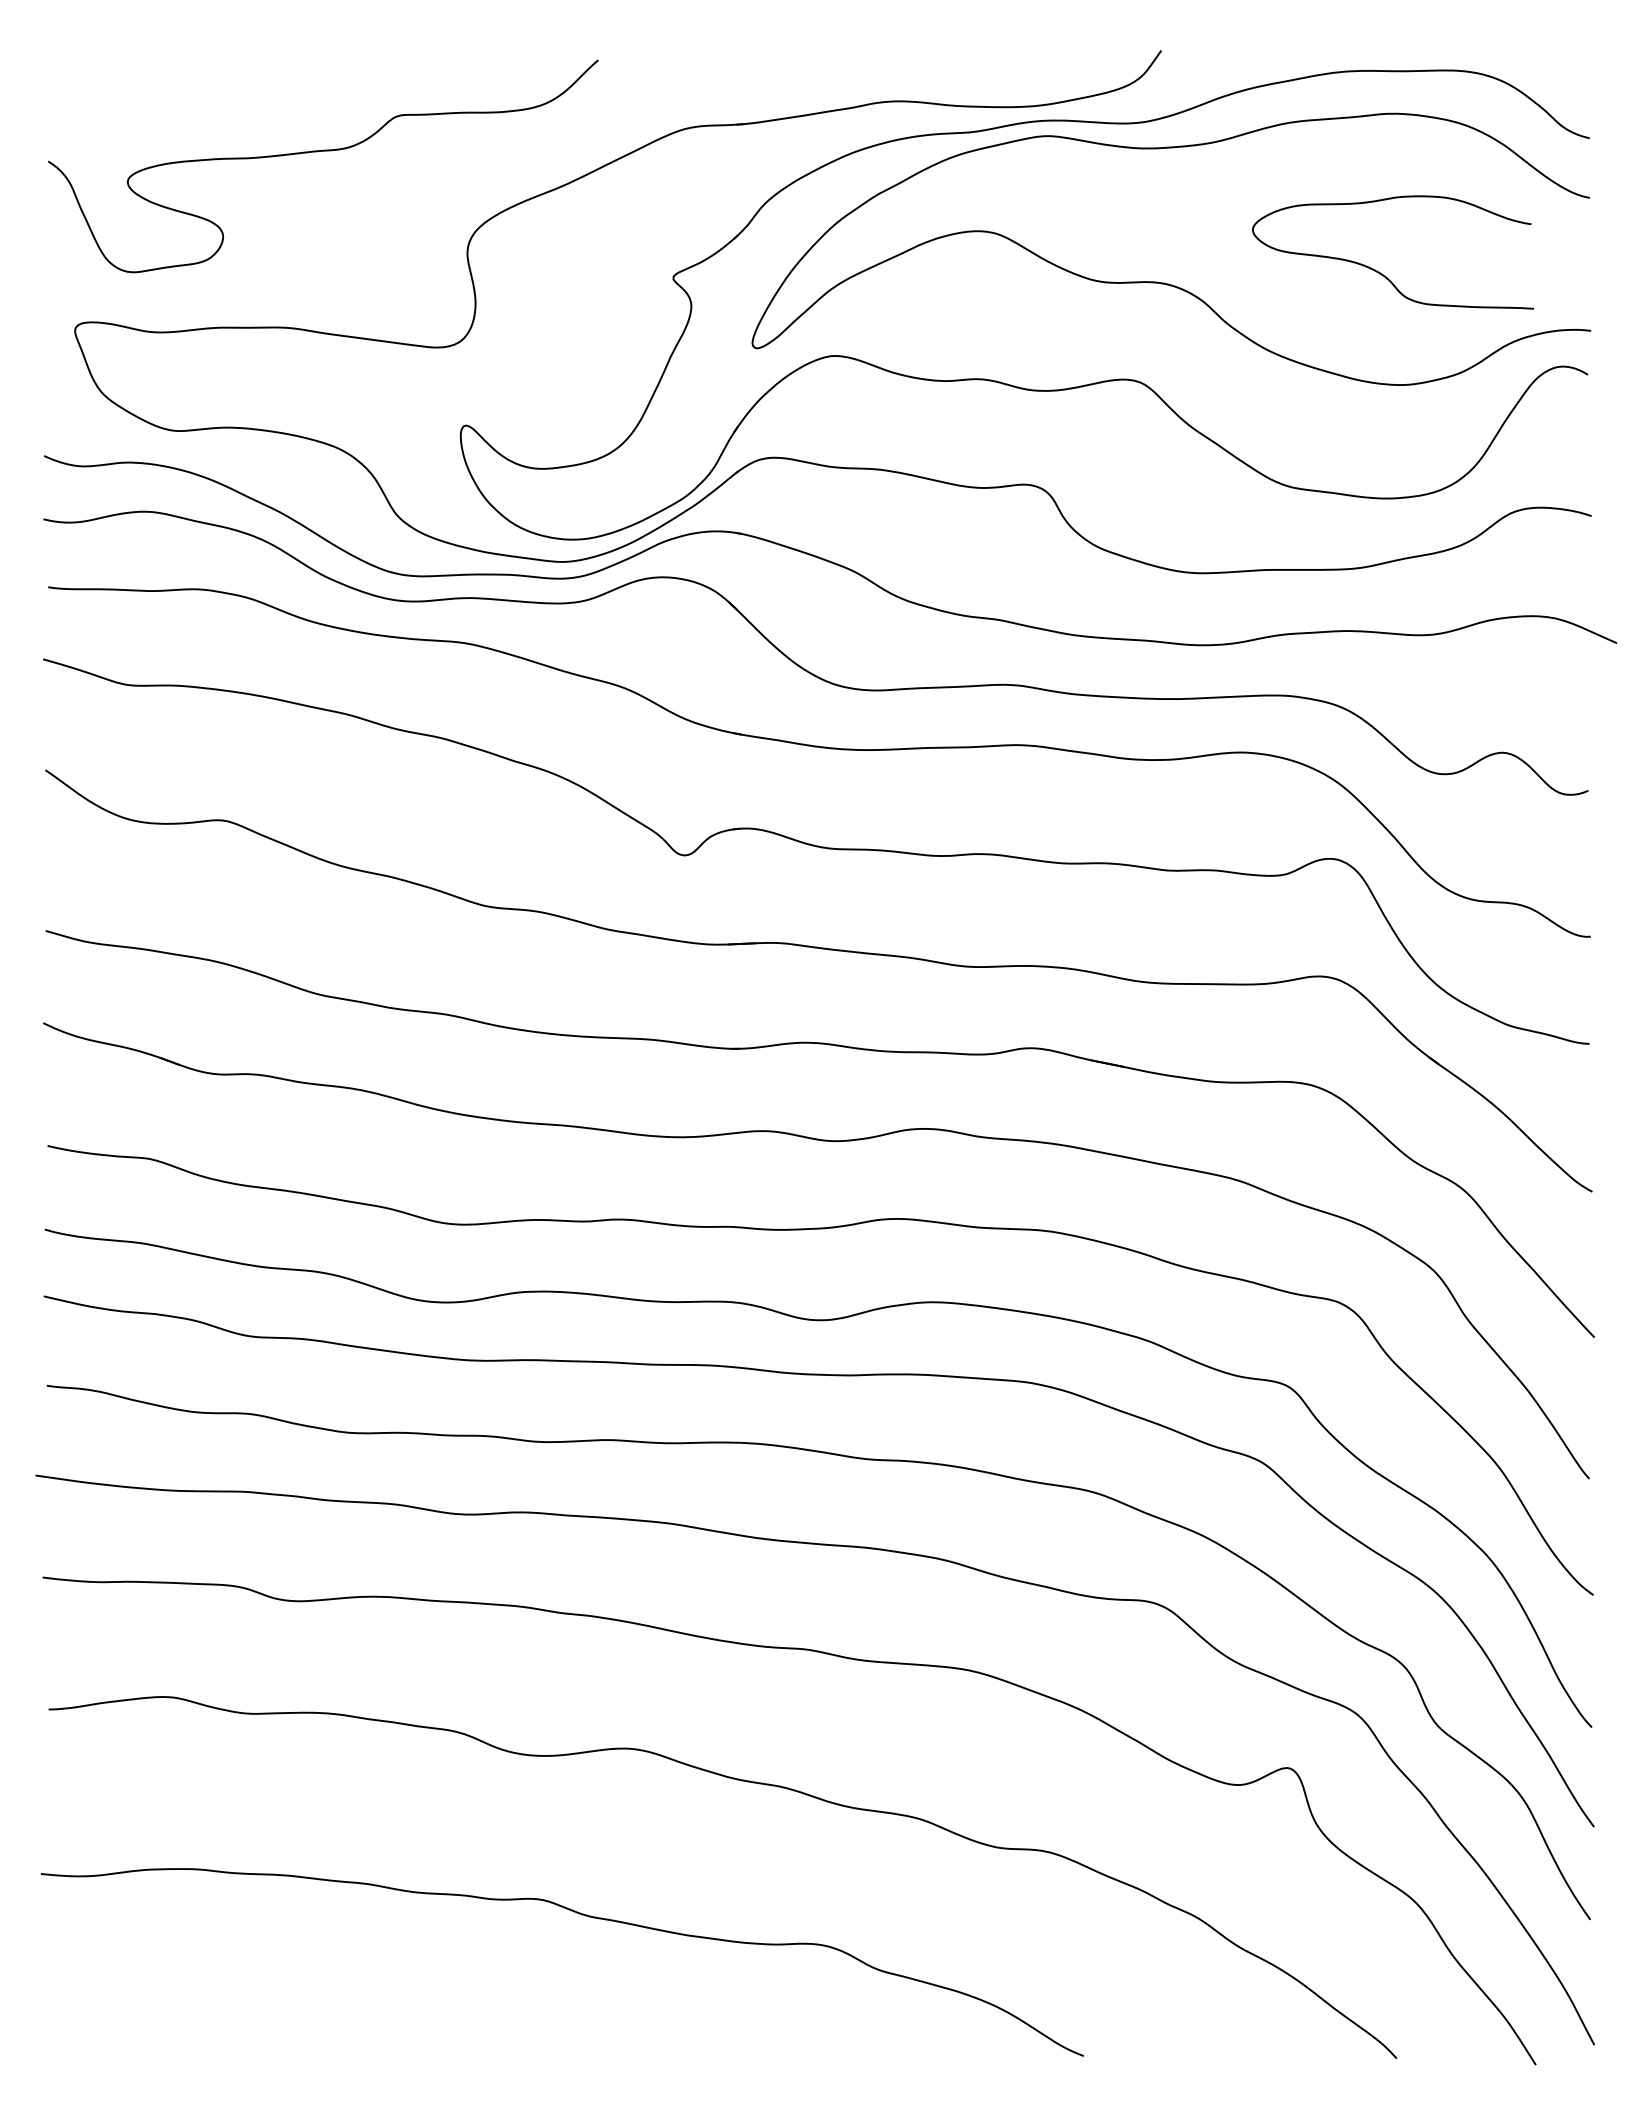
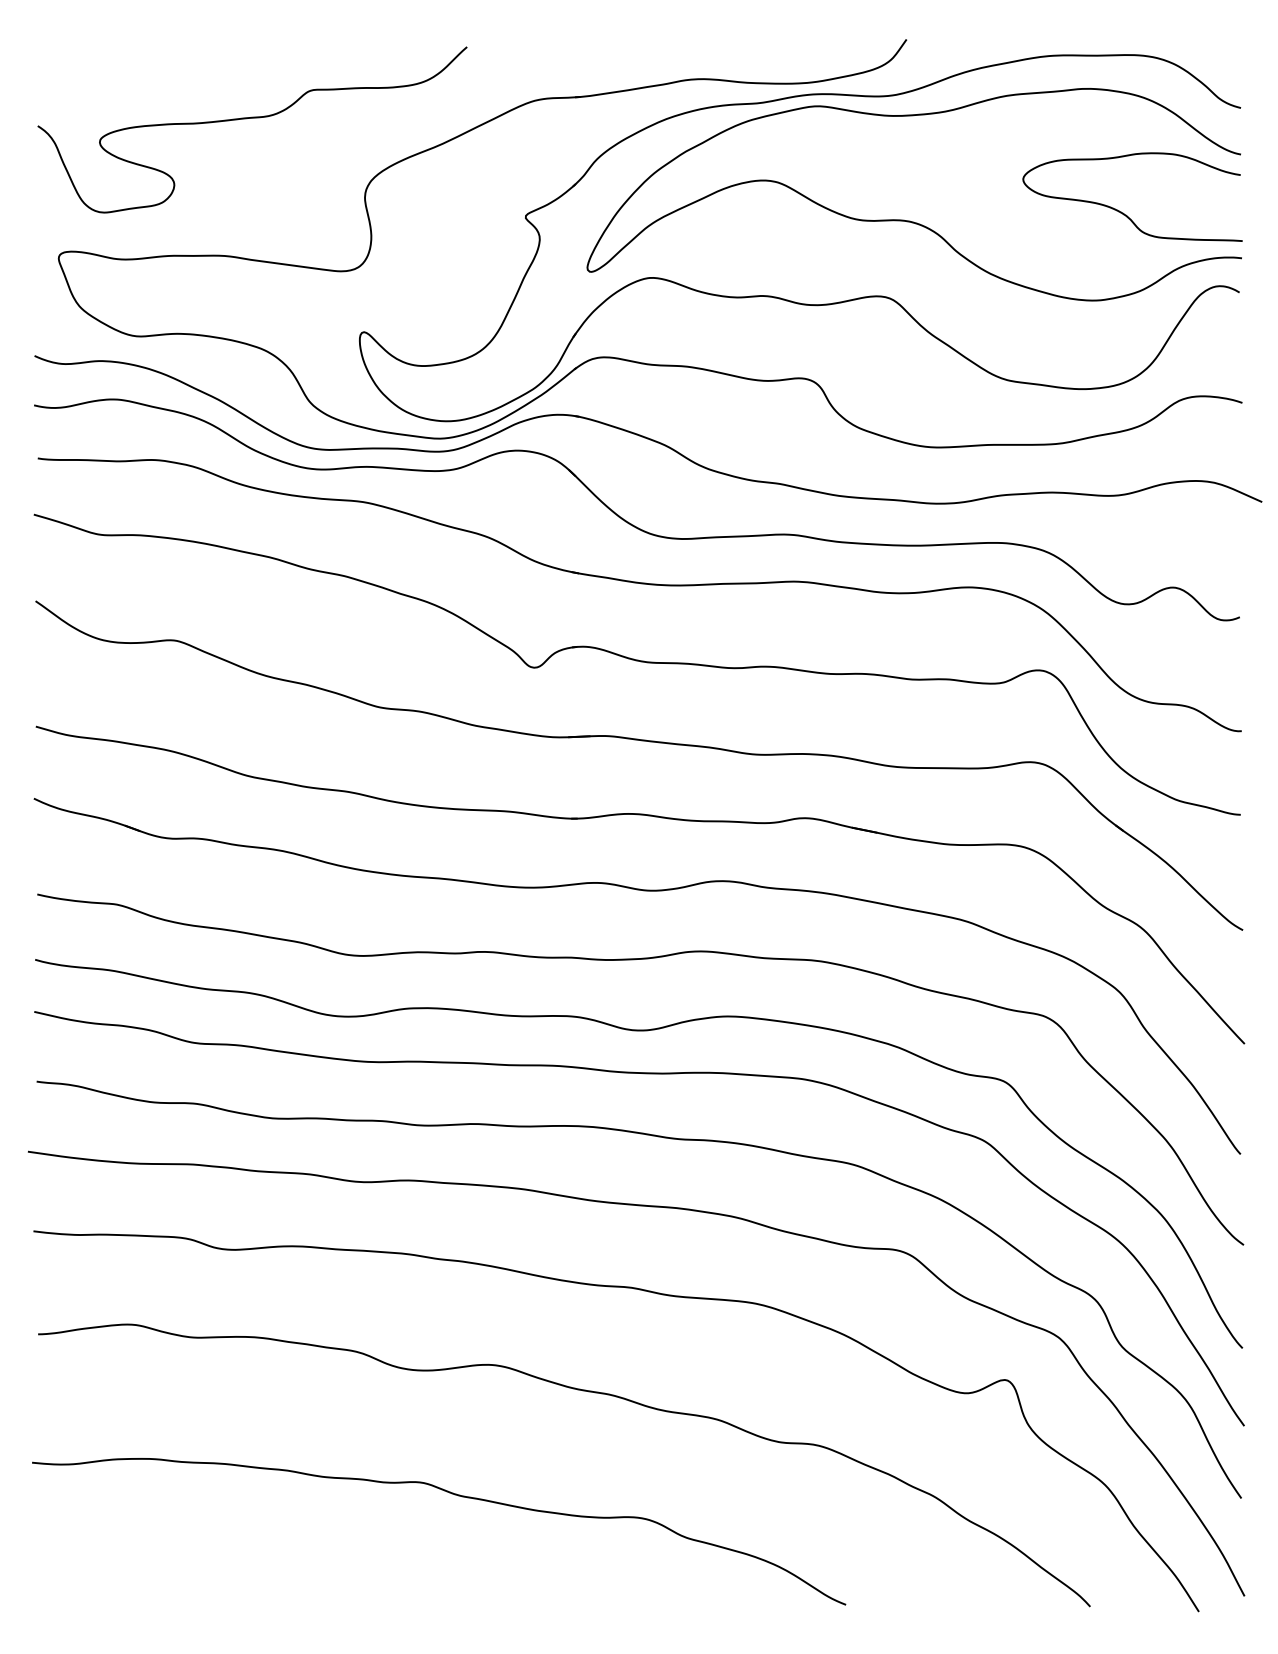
curve: (1379, 271) -> (1122, 211), moved

